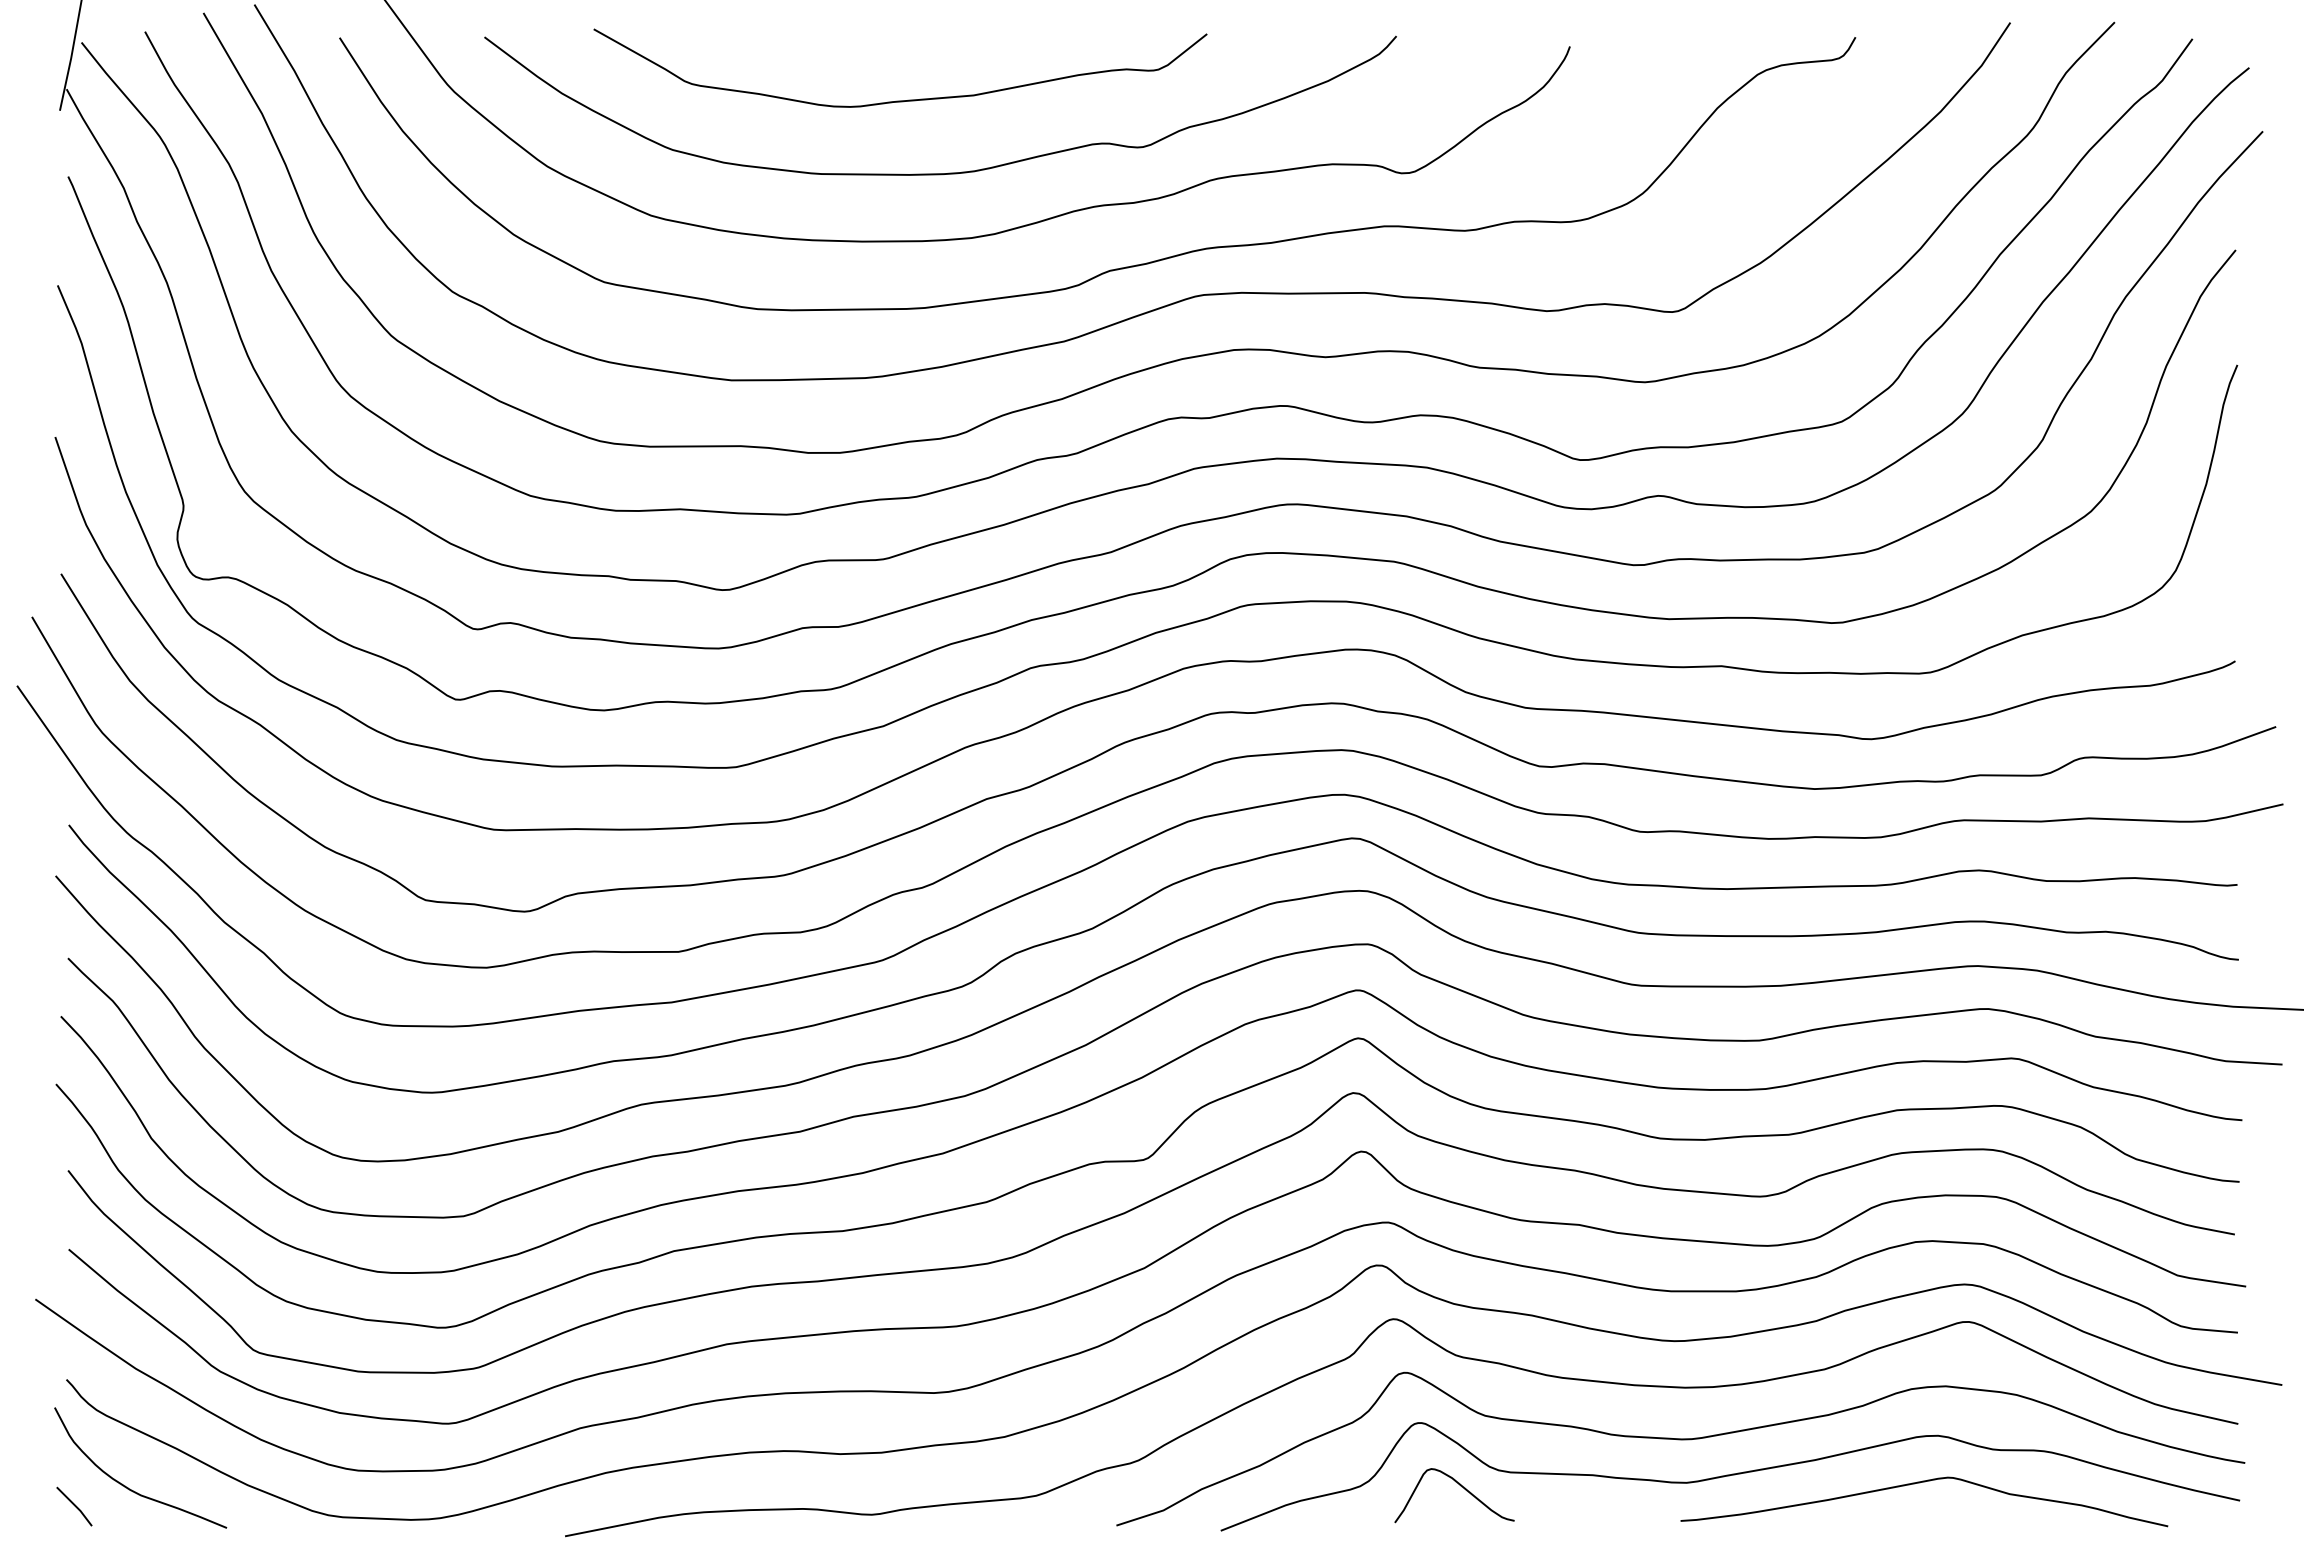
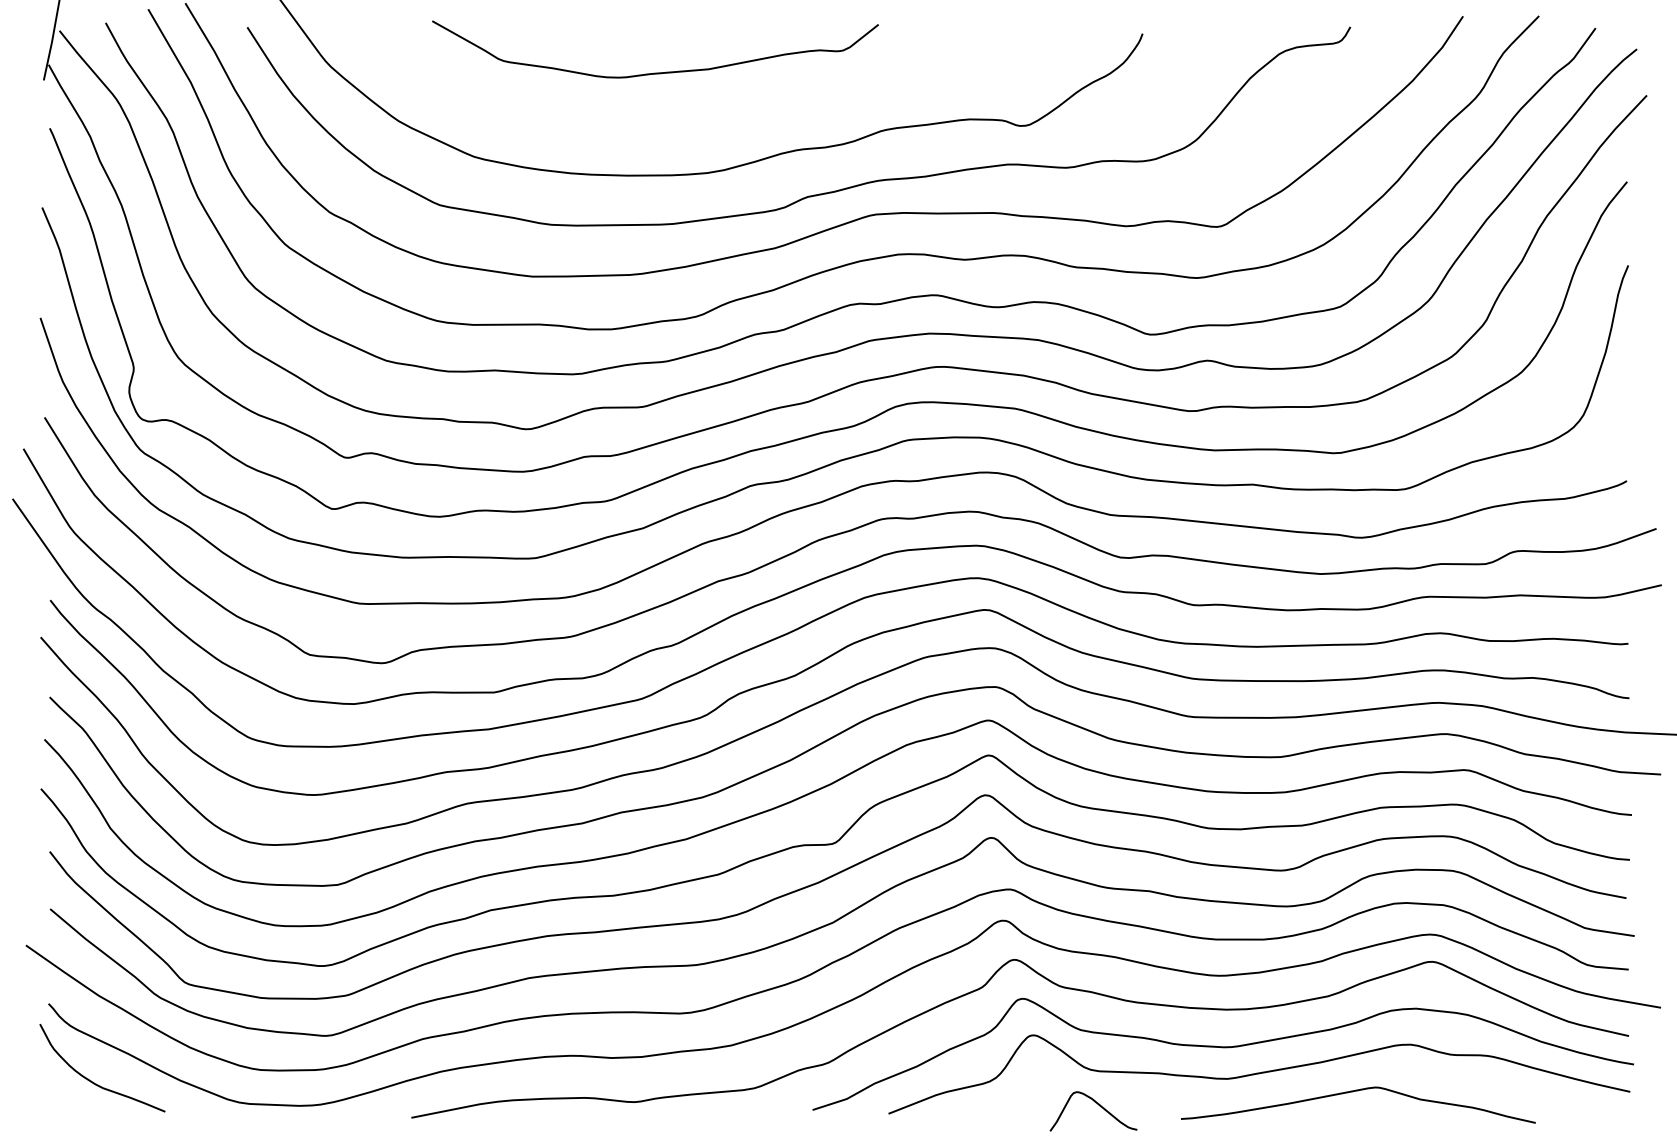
curve: (948, 172) -> (690, 125), removed
curve: (1920, 1483) -> (1355, 1091), moved
curve: (1460, 1486) -> (1097, 1104), moved
line: (74, 1506) -> (54, 1096), removed

